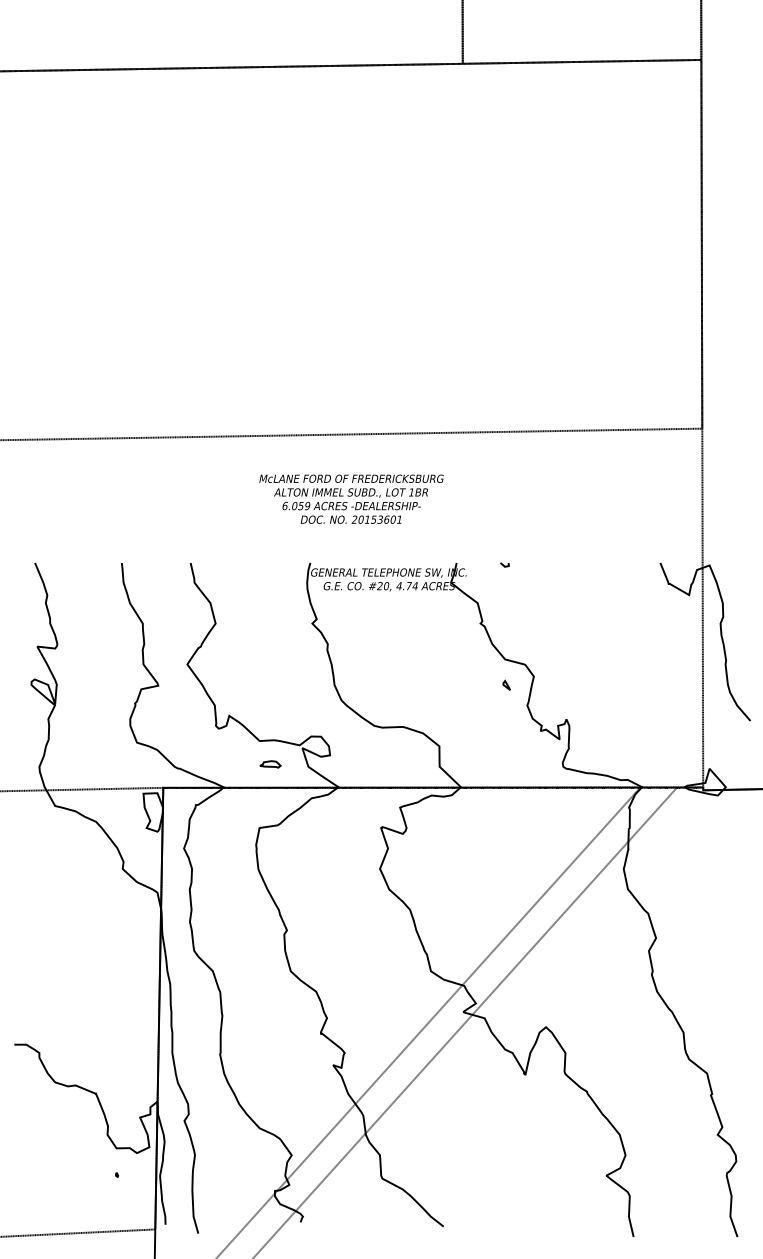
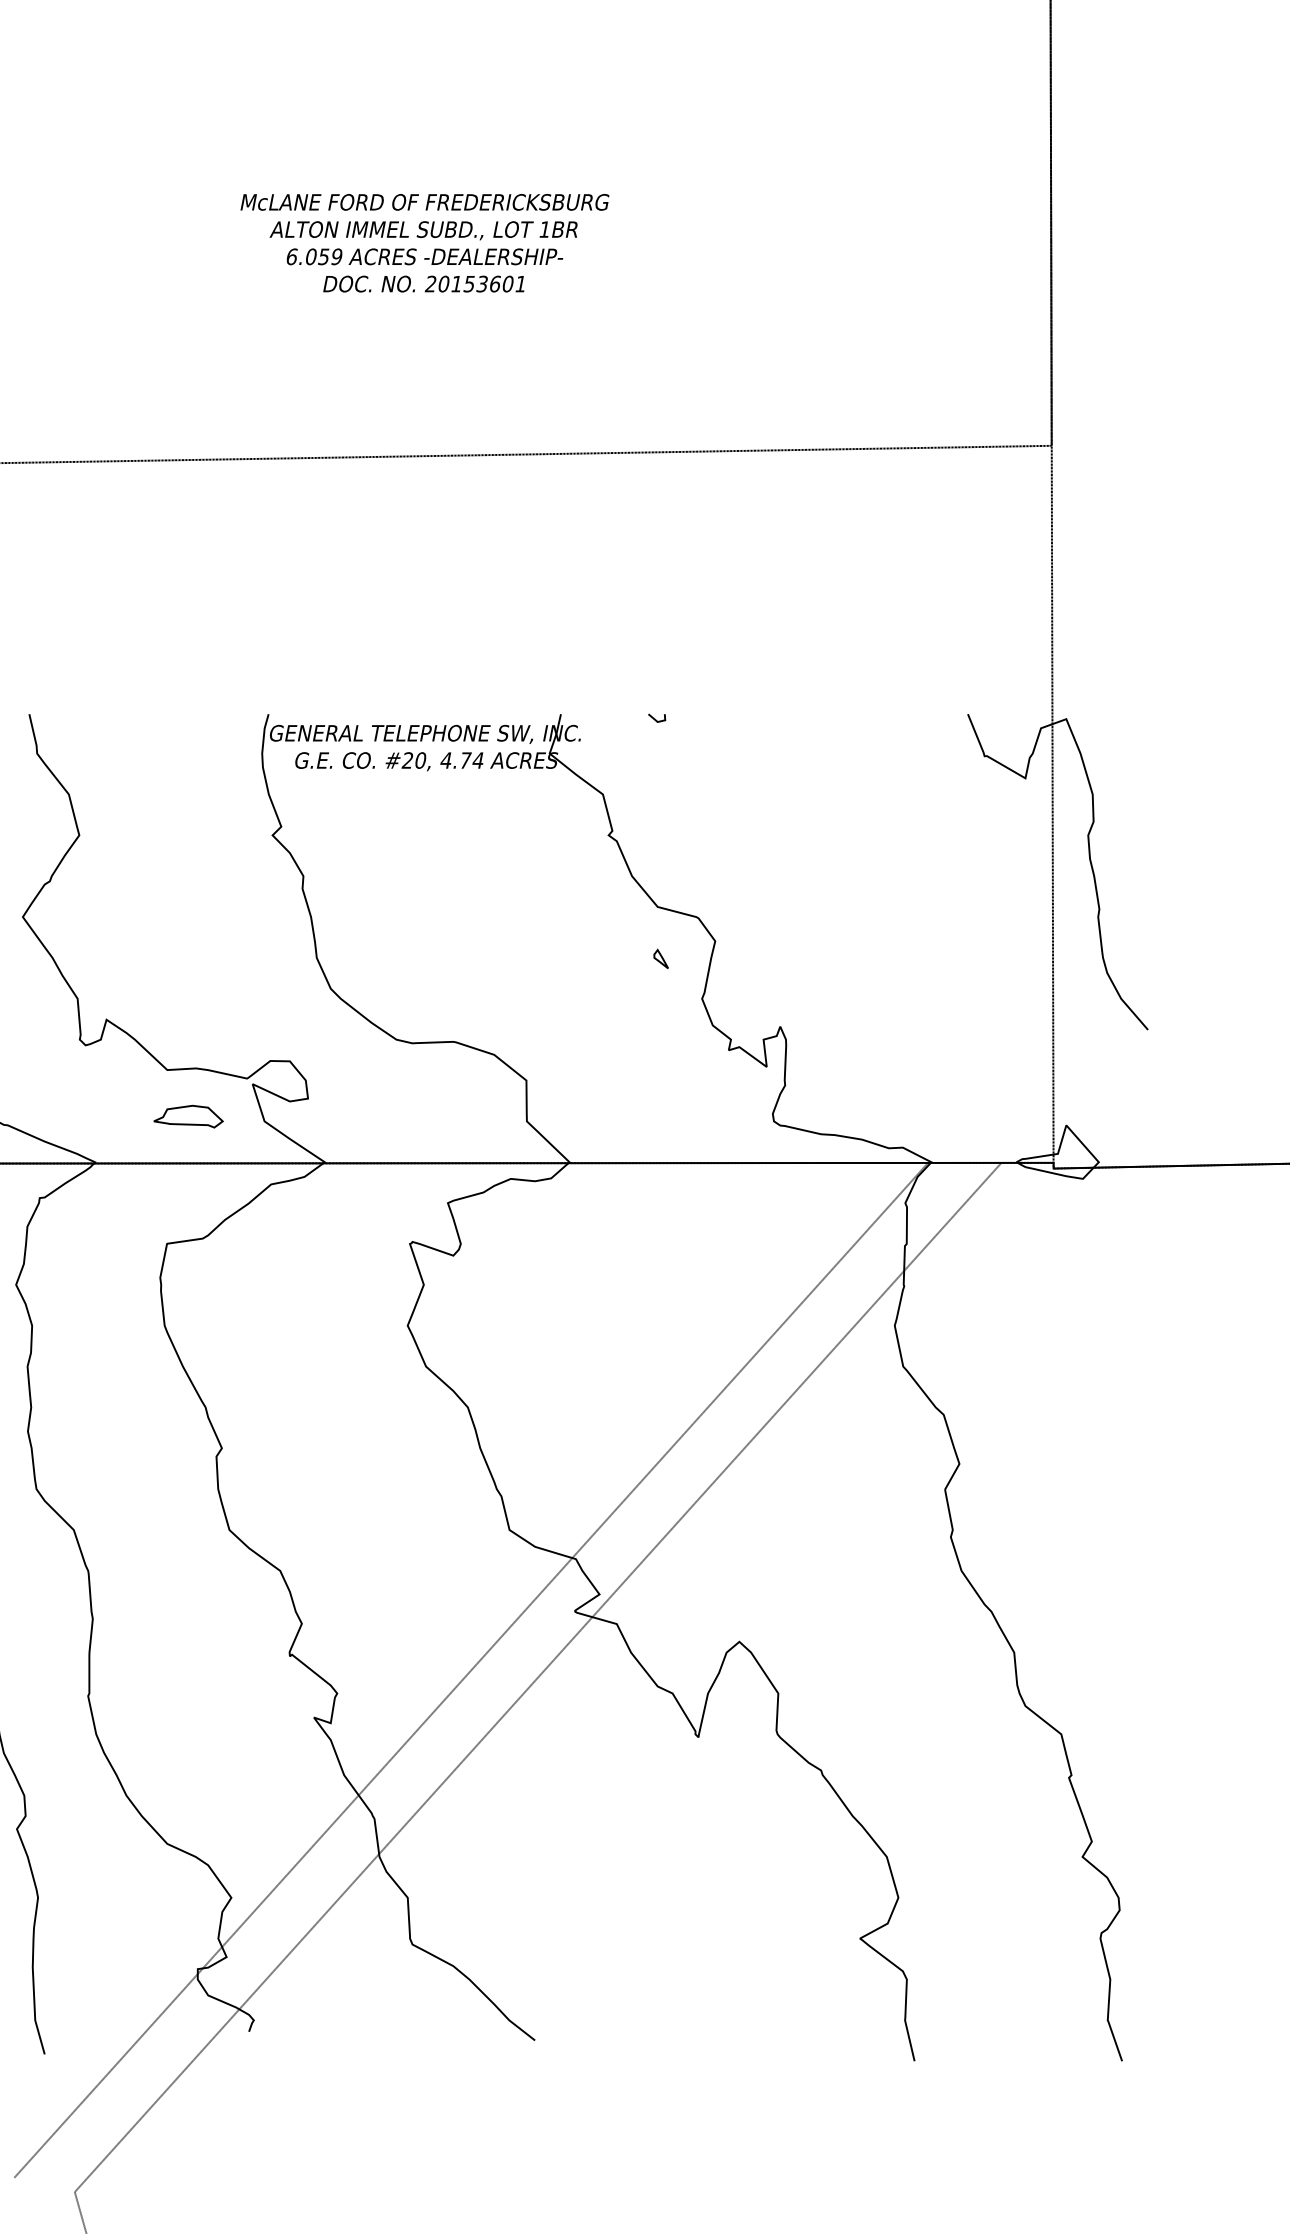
text: (351, 498) -> (424, 241), moved
part: (270, 764) -> (188, 1116), size x1.67

